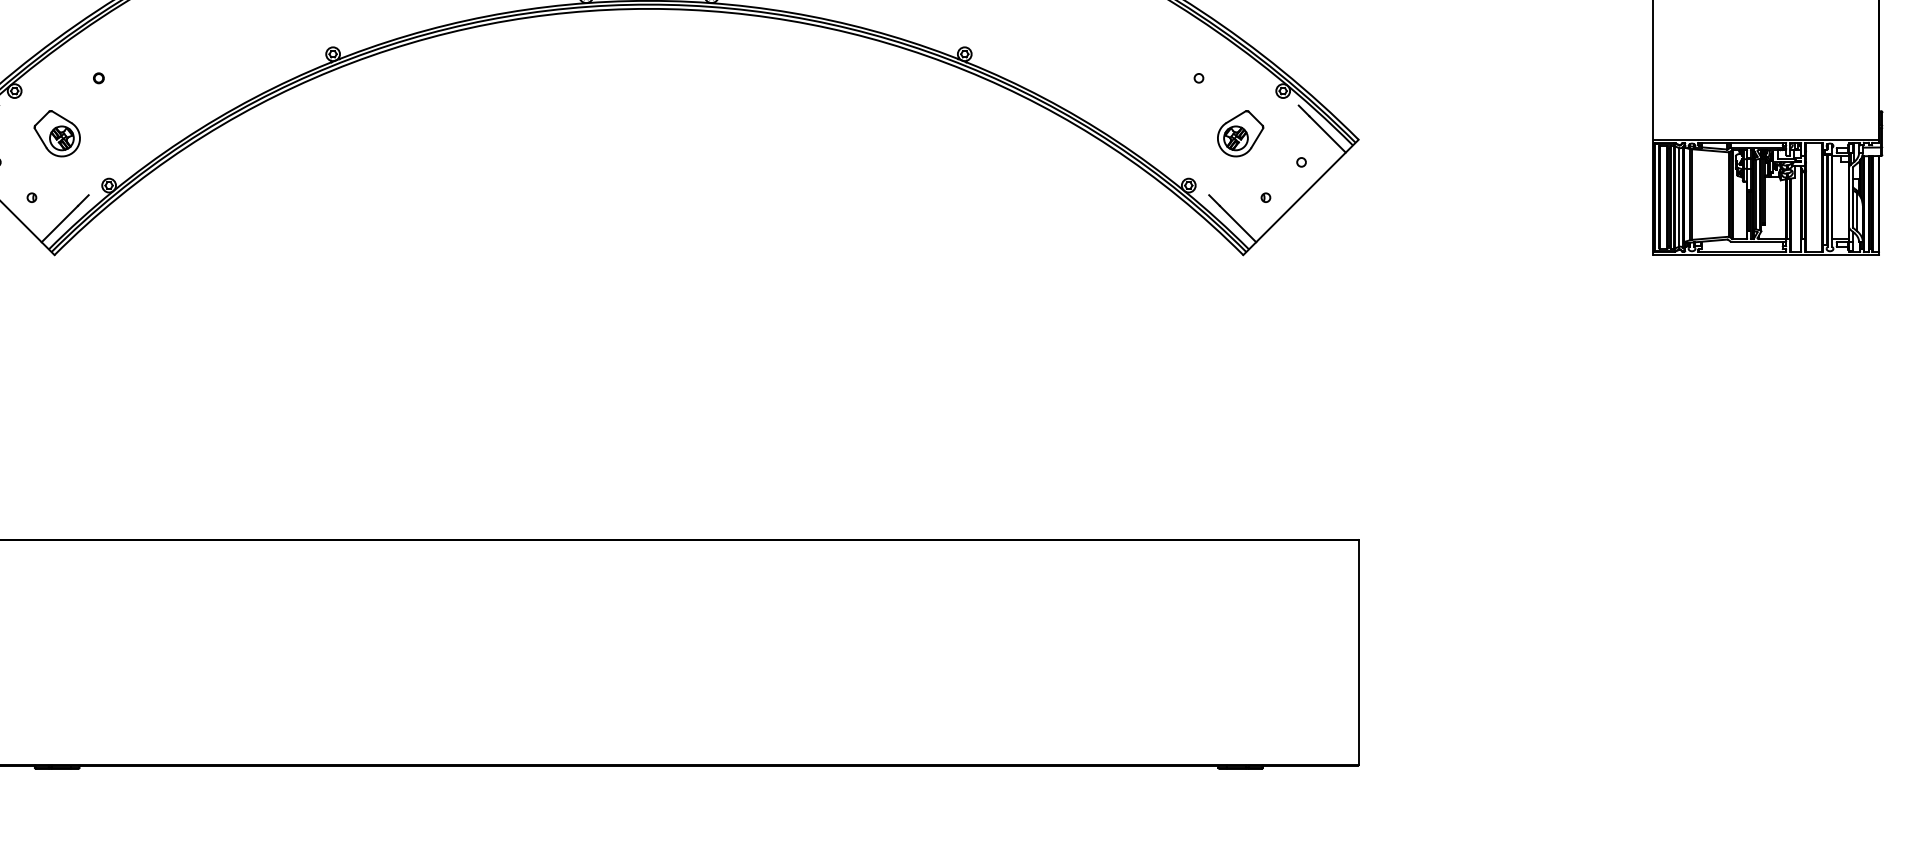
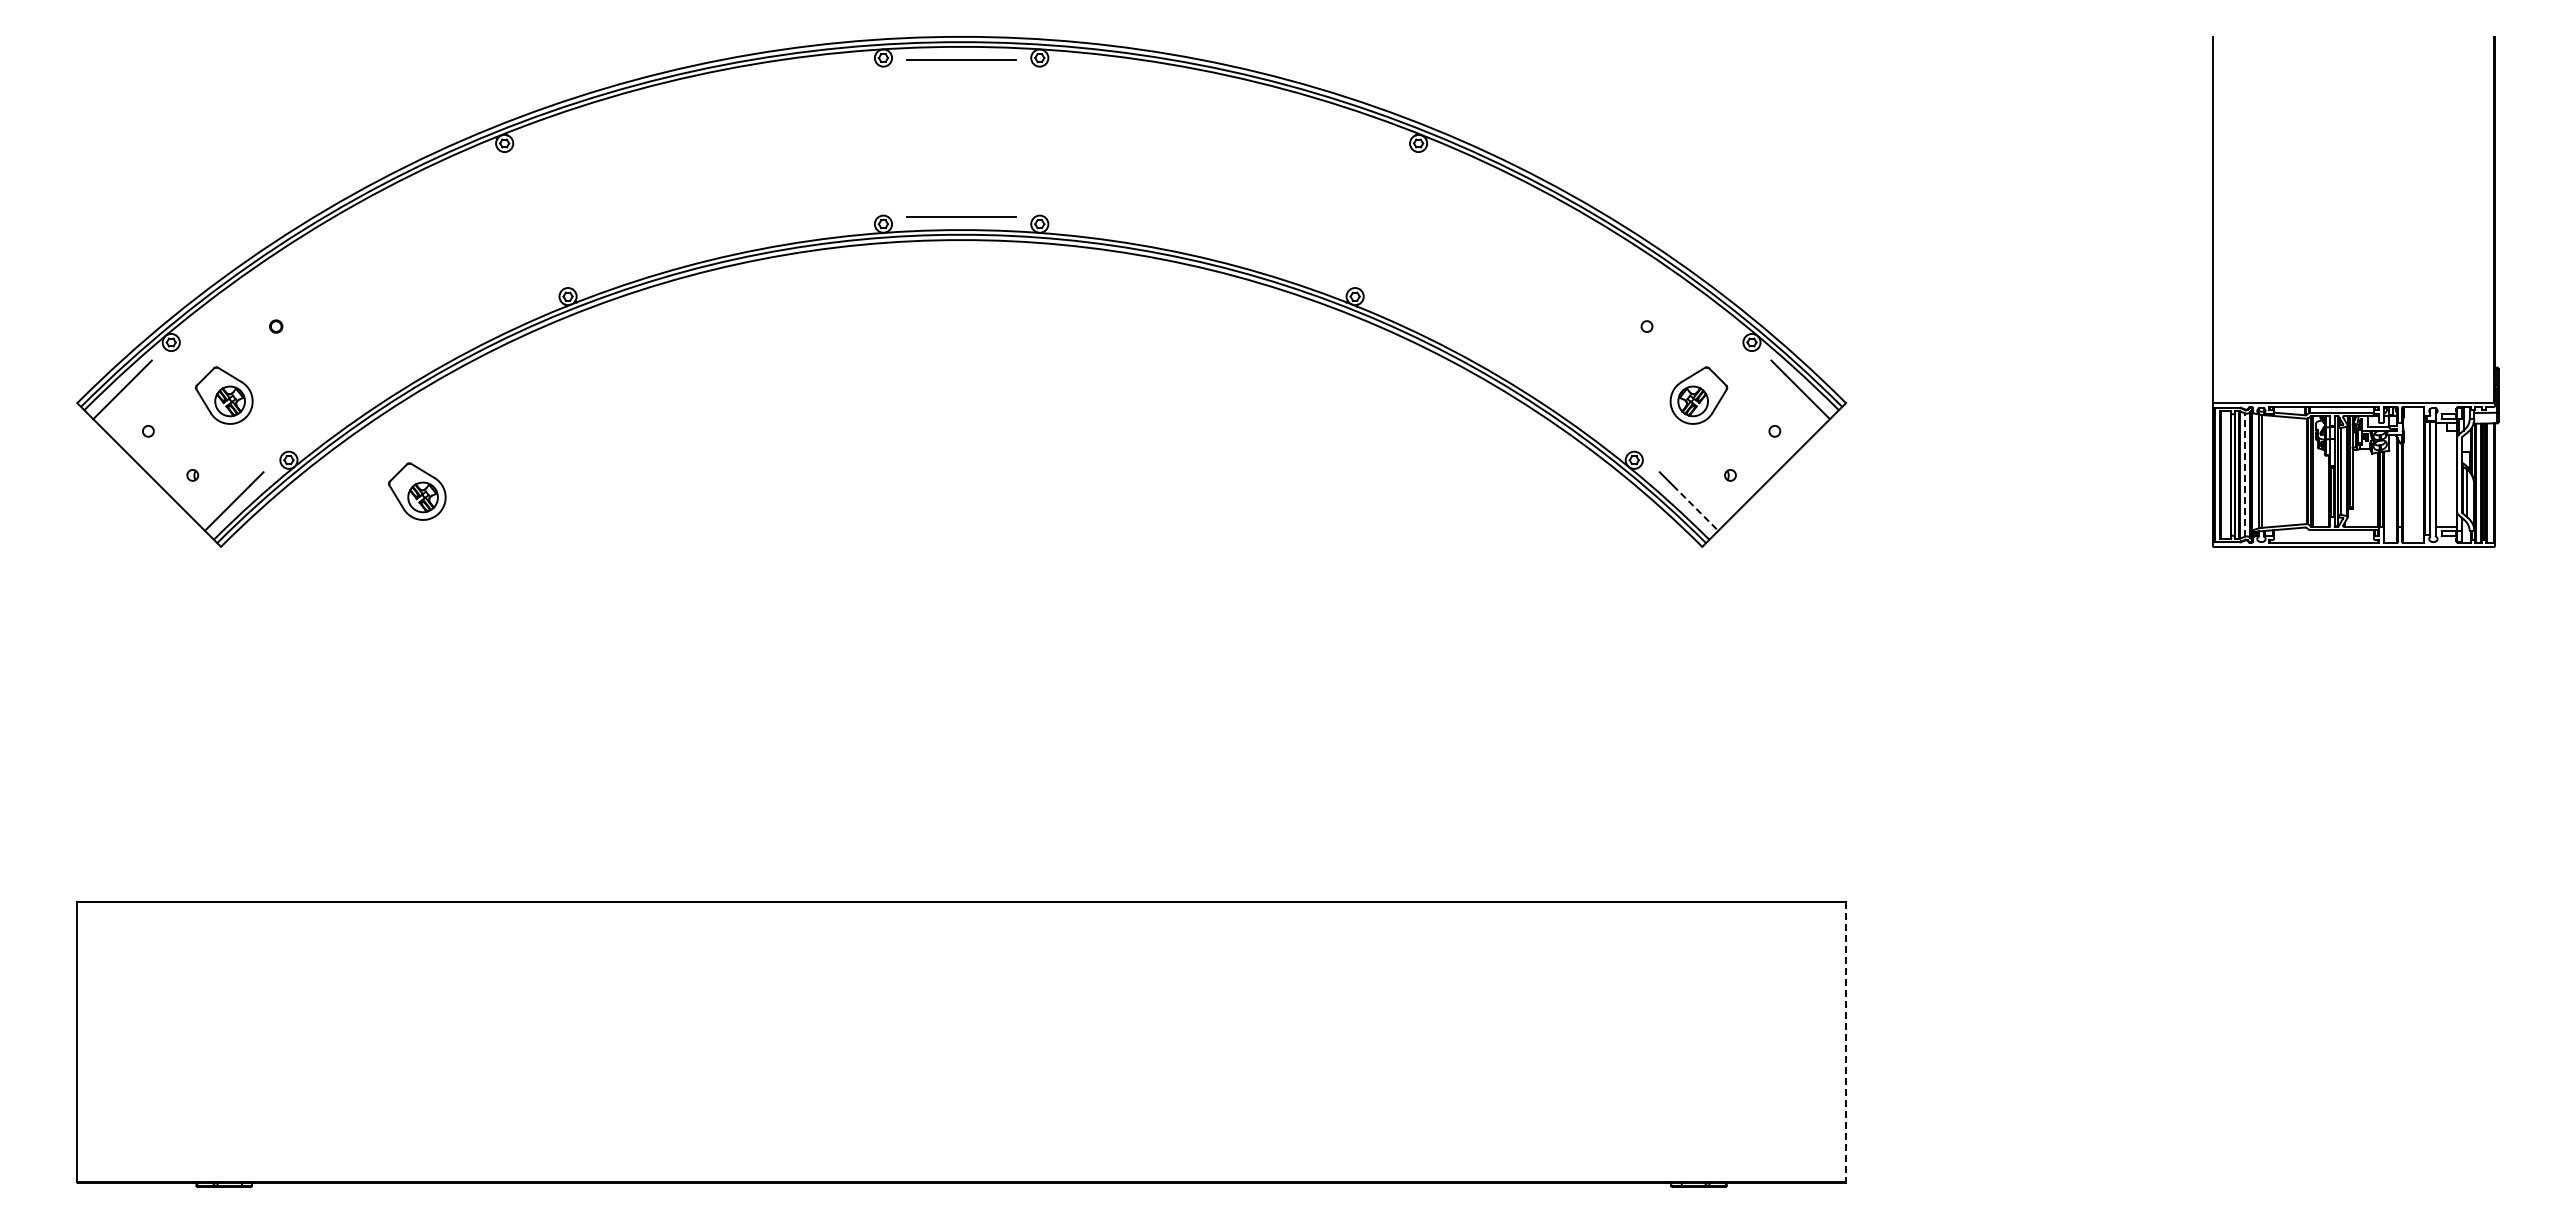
line: (1678, 197) -> (2244, 475), solid -> dashed
part: (212, 210) -> (417, 491), added
line: (1238, 224) -> (1696, 508), solid -> dashed
line: (1358, 652) -> (1845, 1042), solid -> dashed

